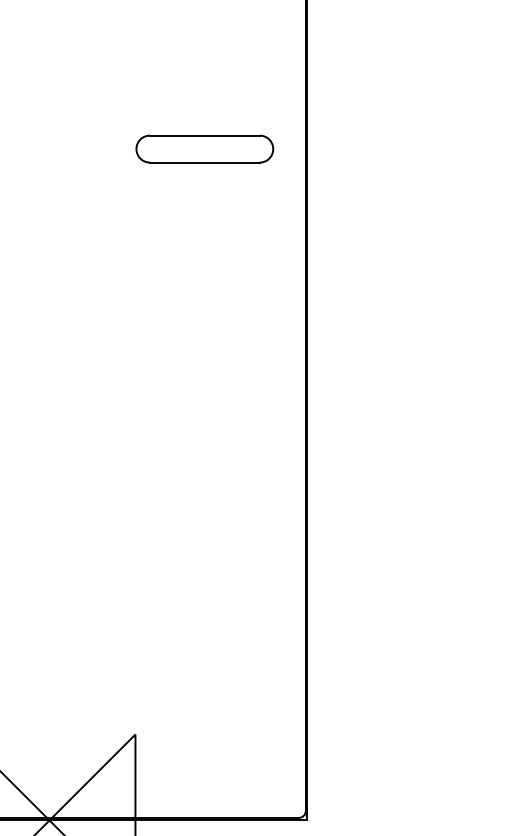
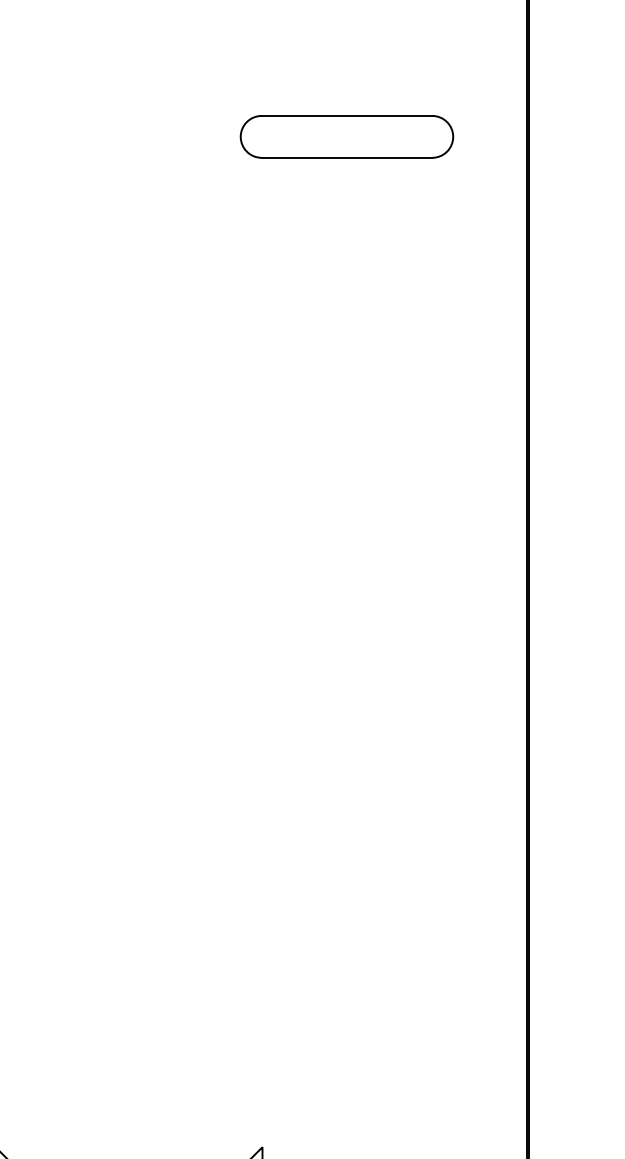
part: (204, 148) -> (346, 135), moved

